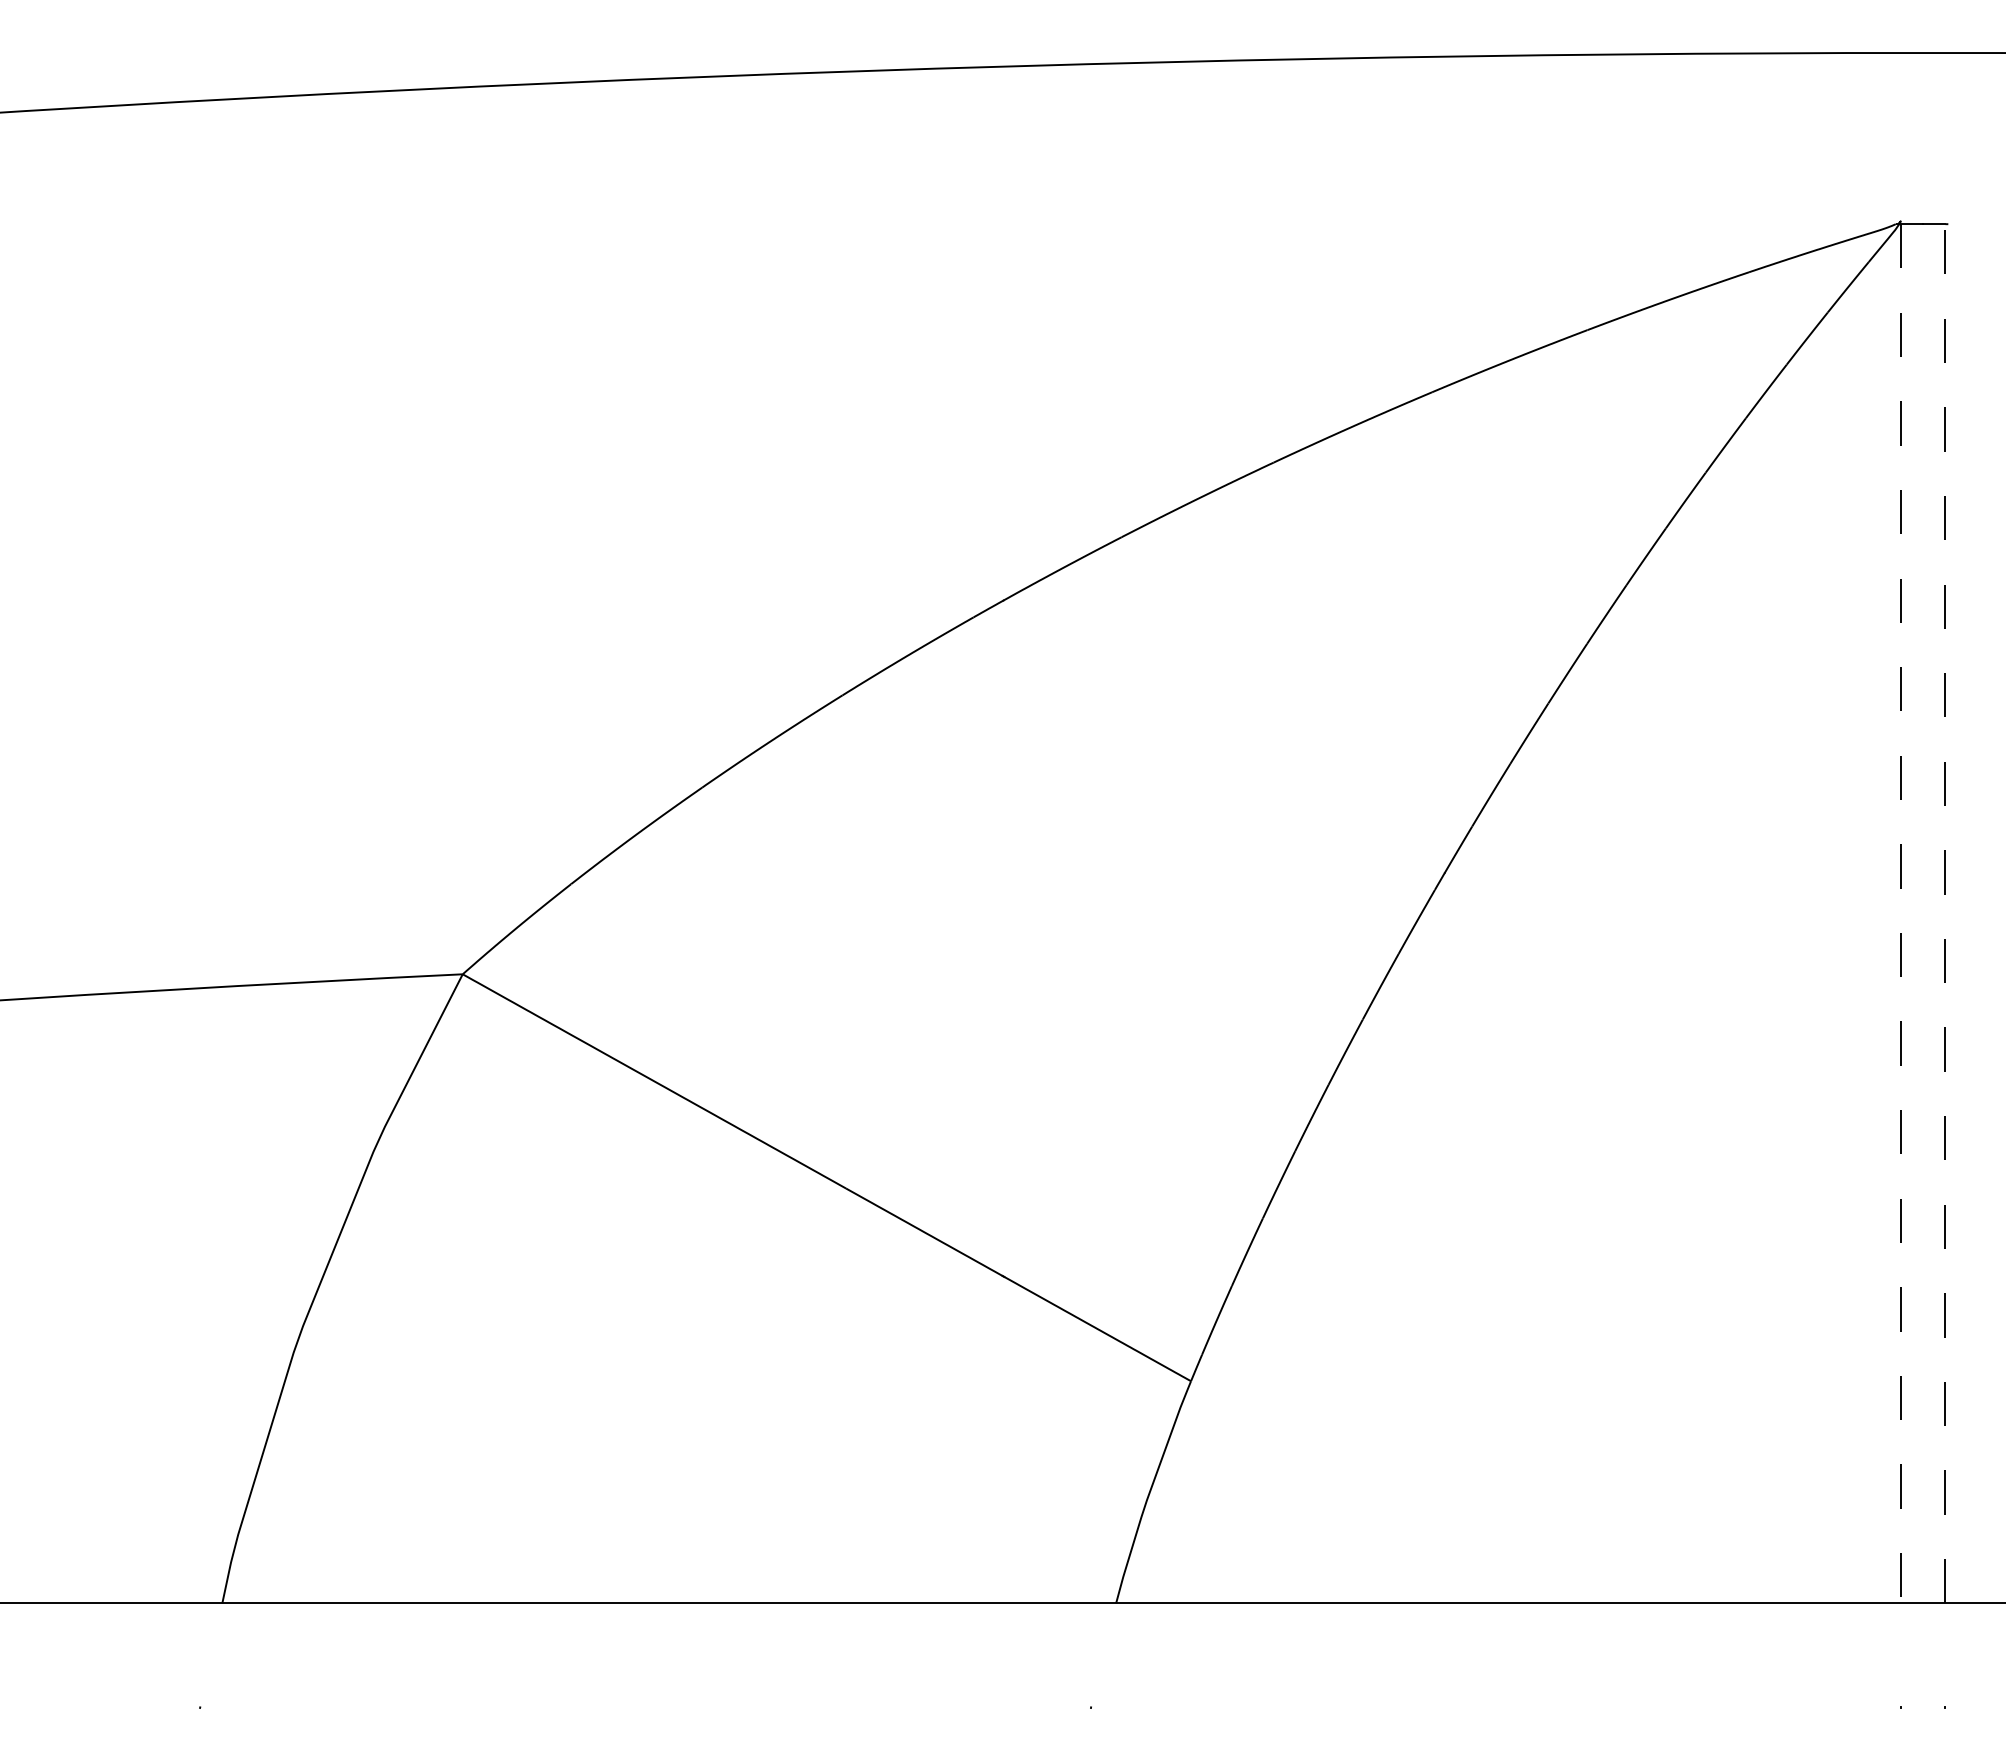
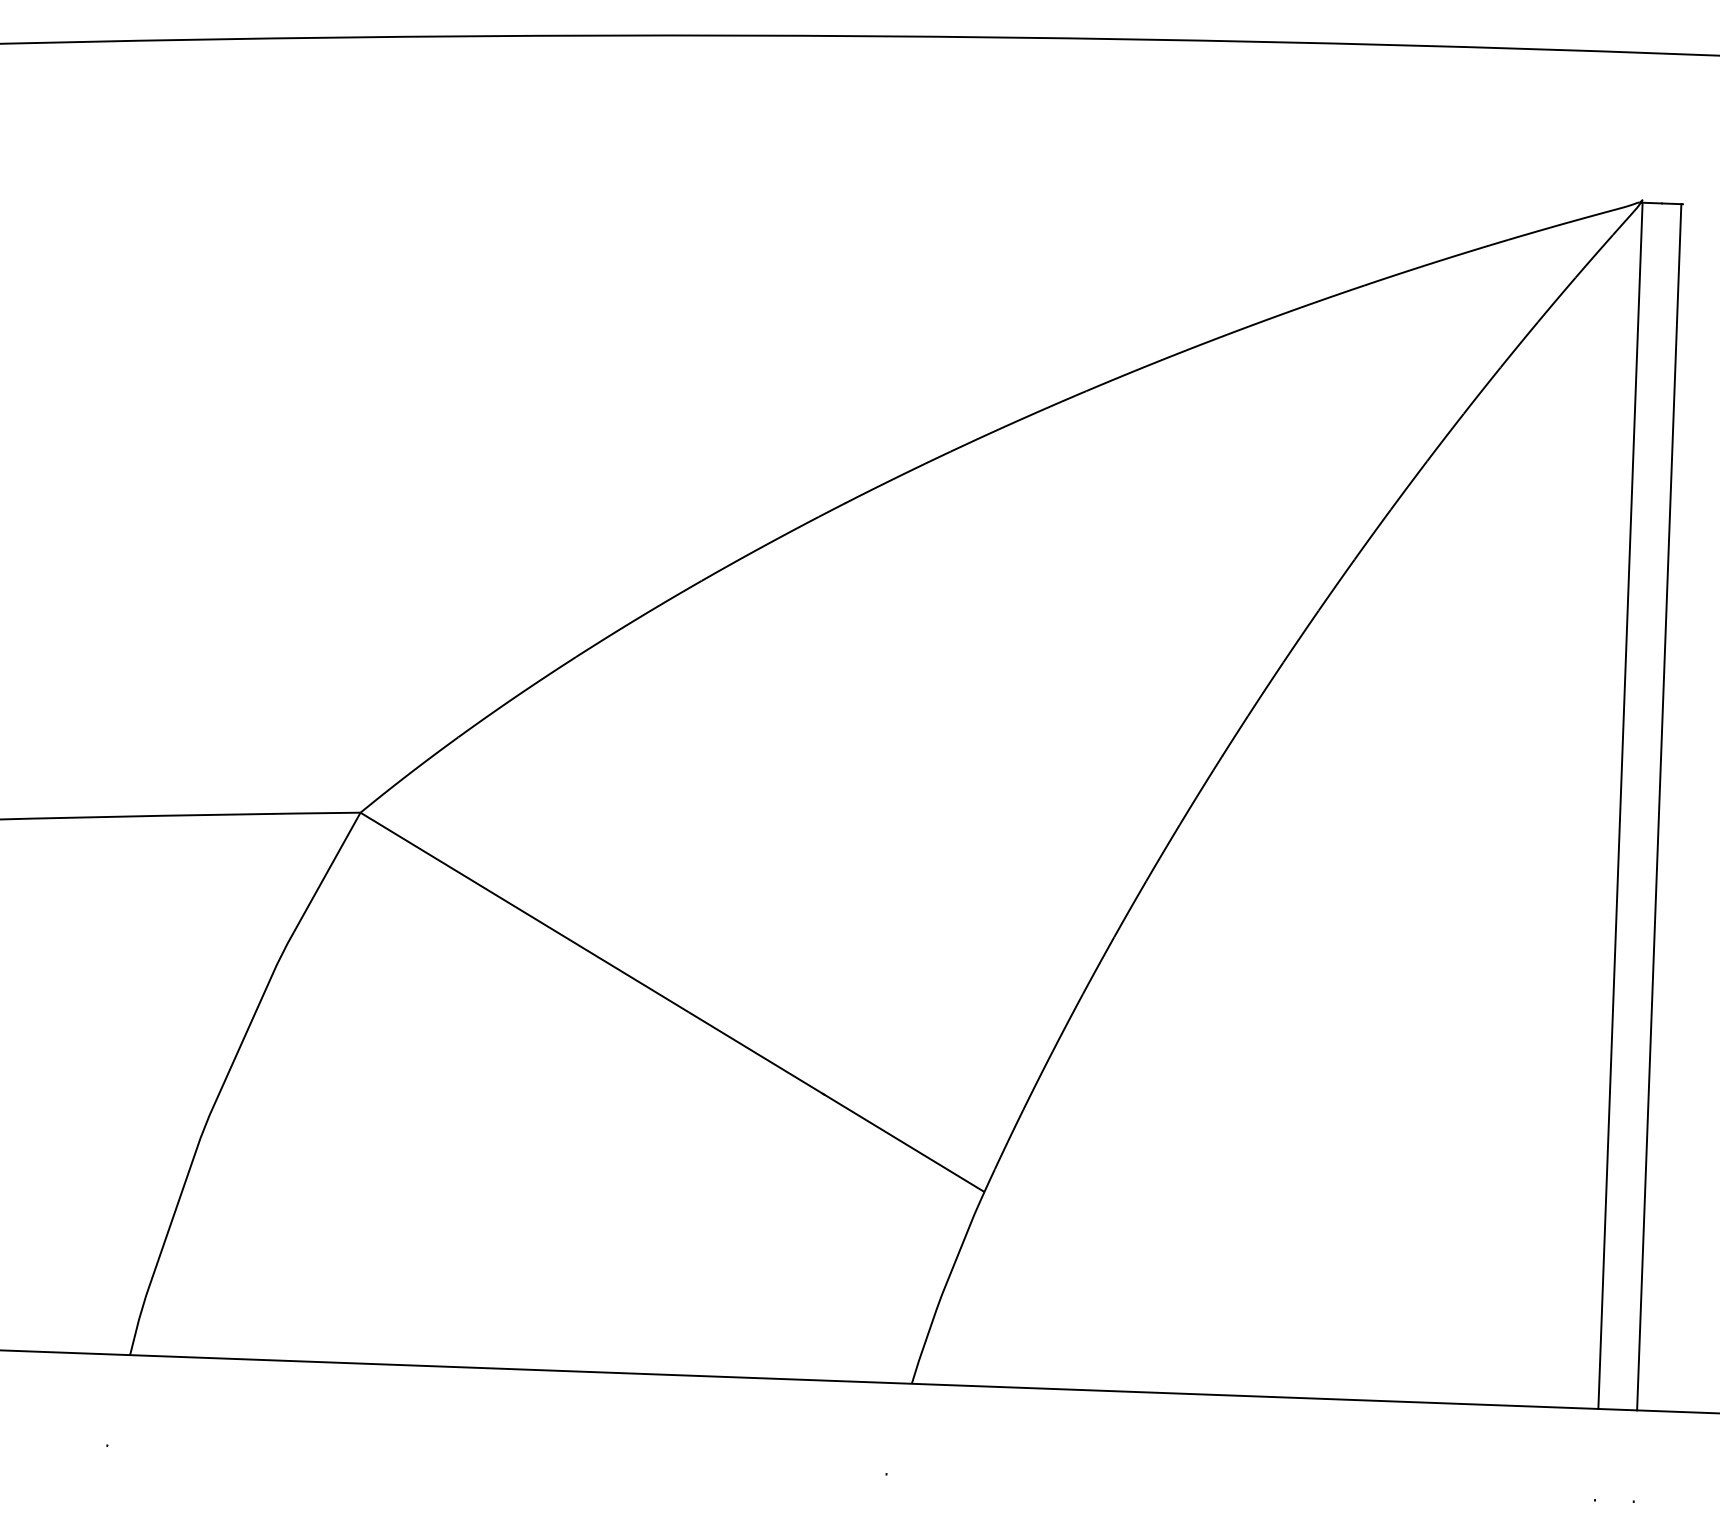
line: (1901, 913) -> (1620, 805), dashed -> solid
line: (1945, 913) -> (1659, 807), dashed -> solid

